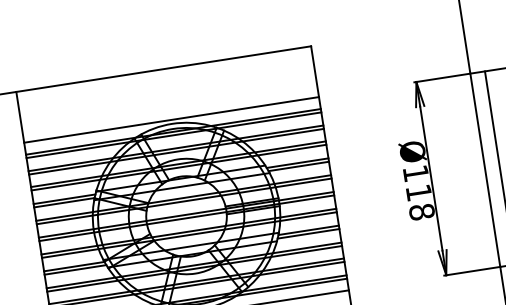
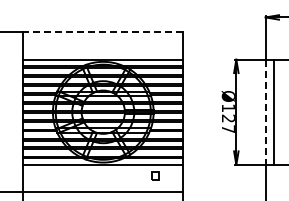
line: (162, 70) -> (102, 32), solid -> dashed
line: (485, 170) -> (265, 112), solid -> dashed
text: (418, 201) -> (227, 123), Ø118 -> Ø127

